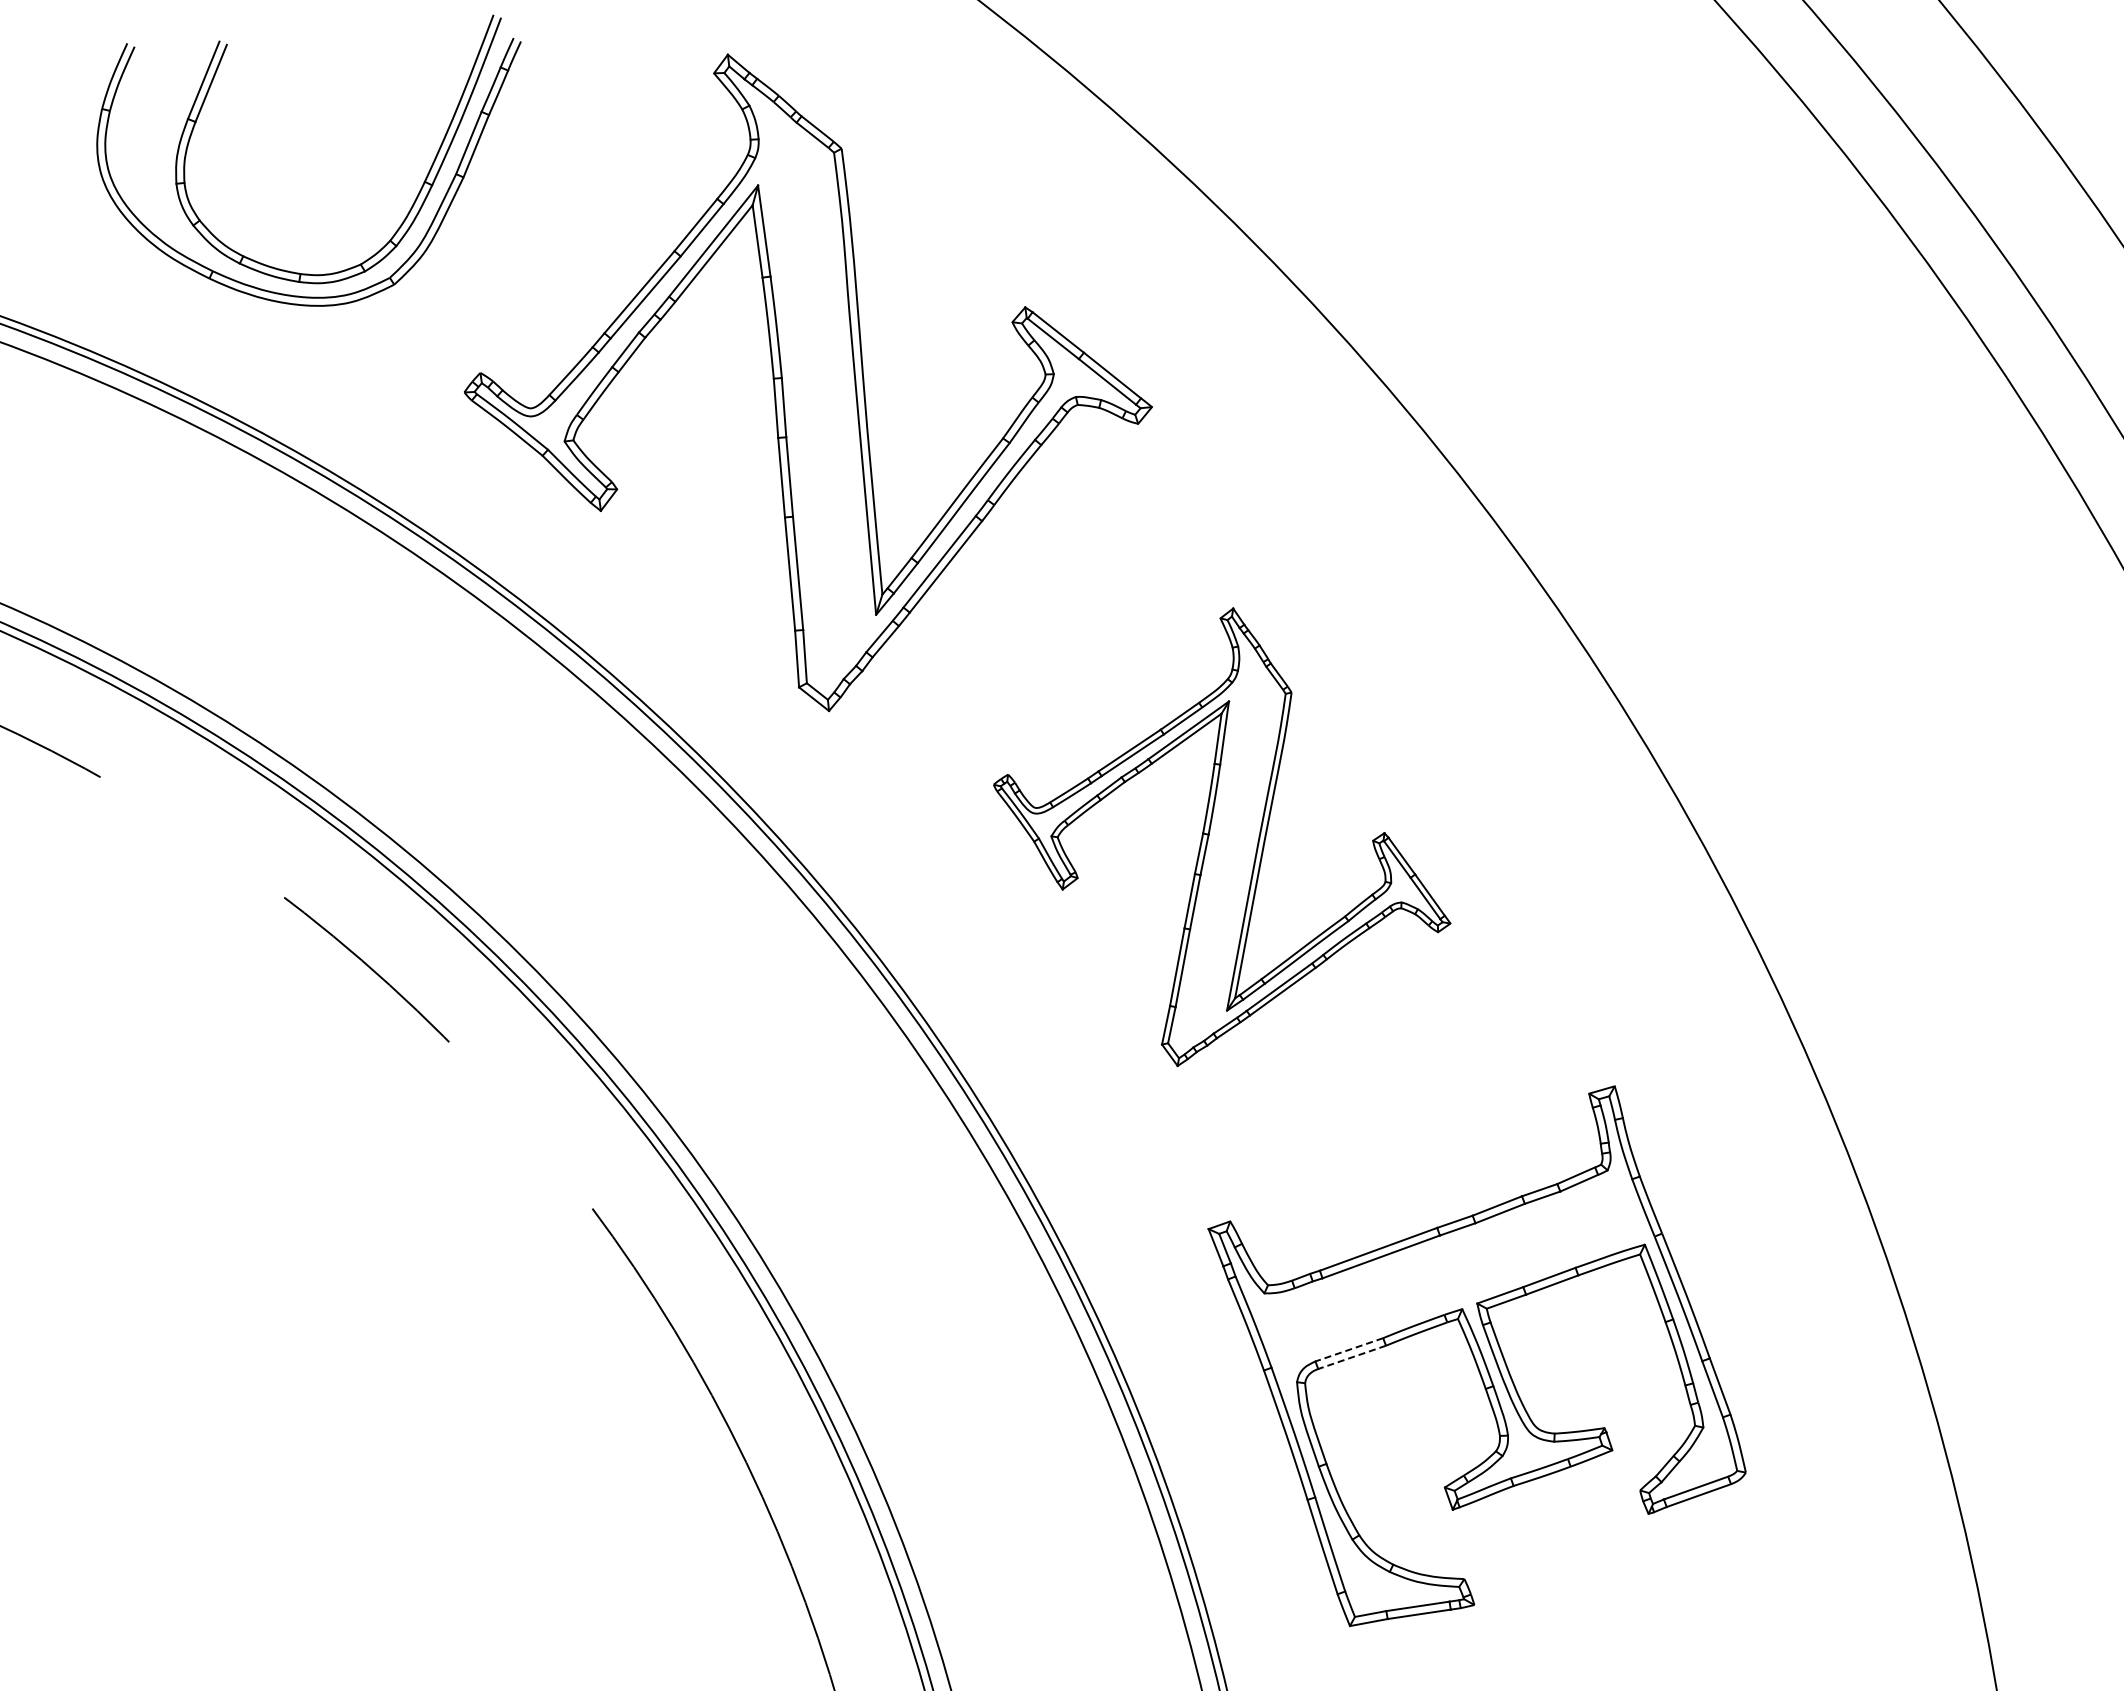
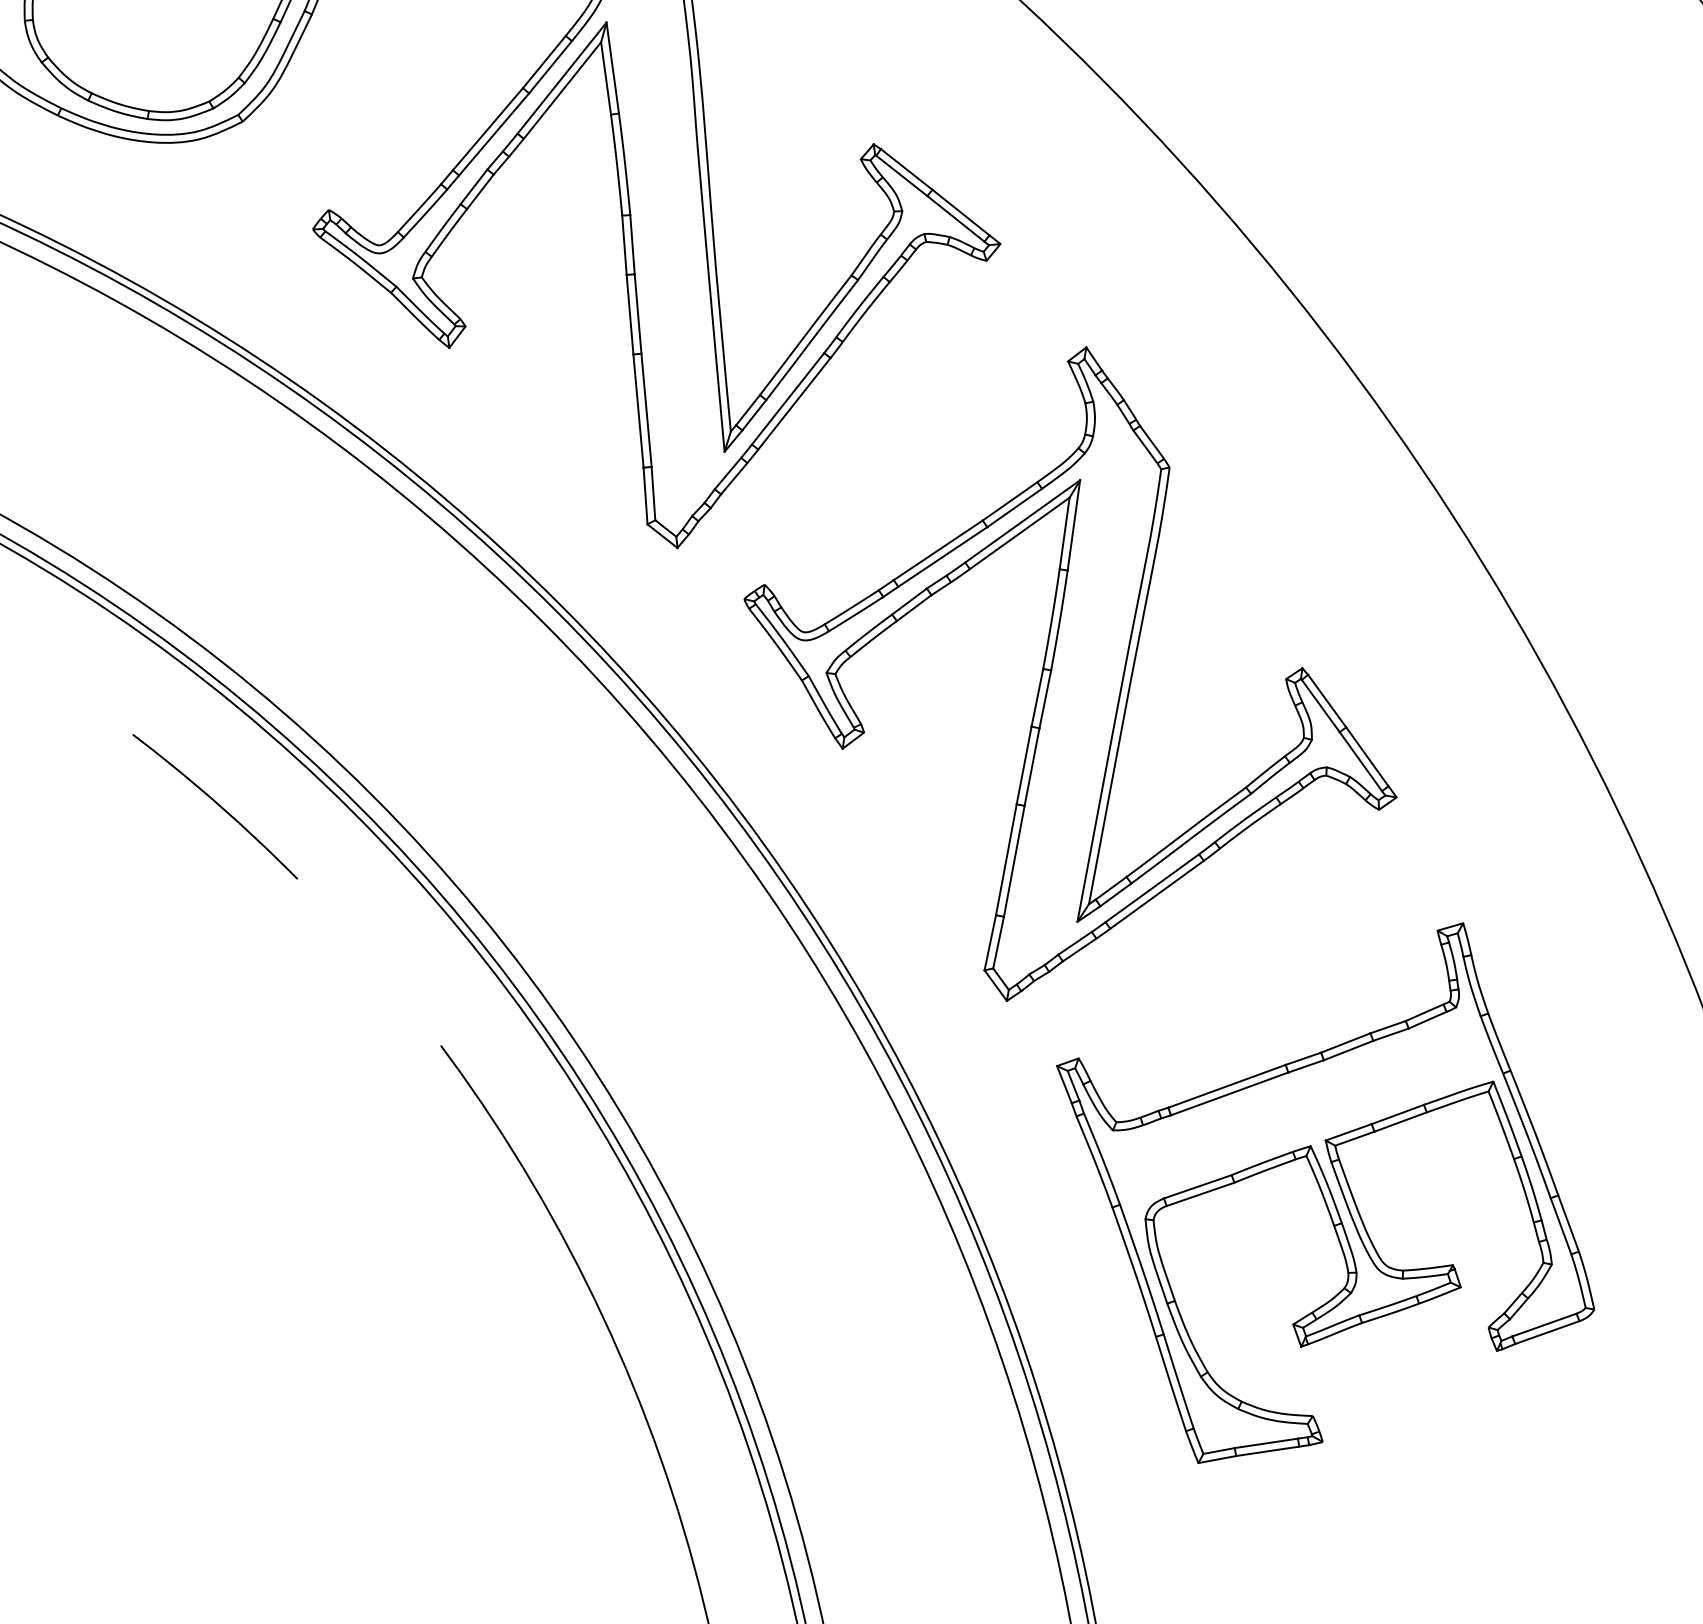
part: (1222, 837) -> (1070, 674), size x1.43
line: (1349, 1349) -> (1197, 1186), dashed -> solid
line: (1352, 1357) -> (1200, 1194), dashed -> solid

